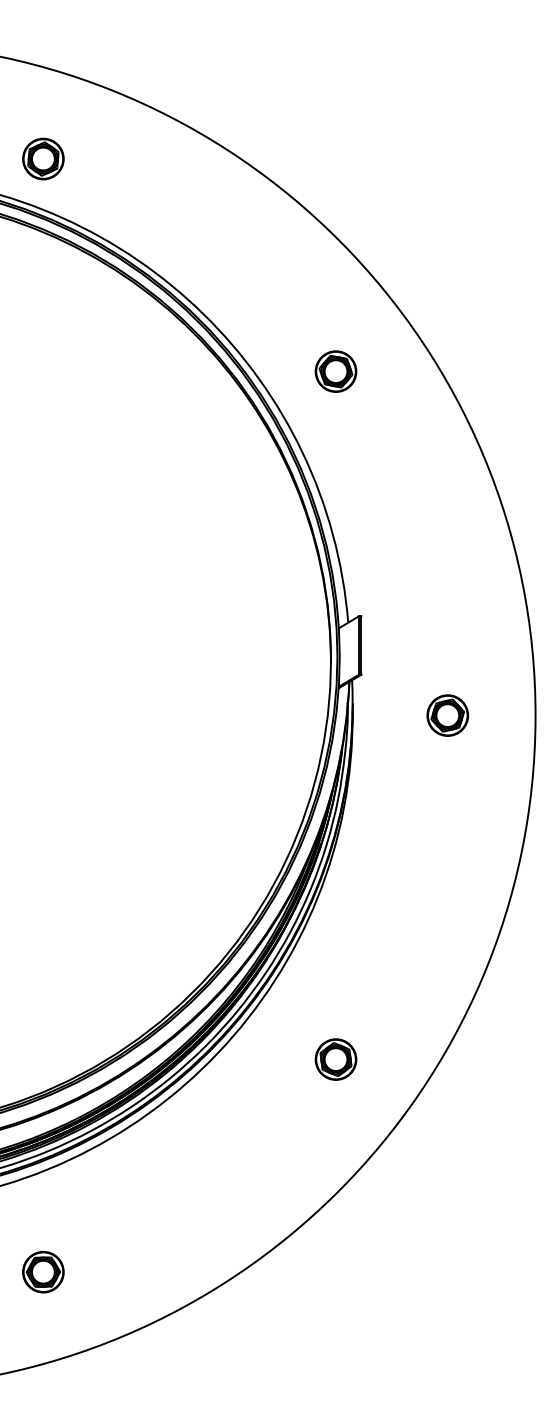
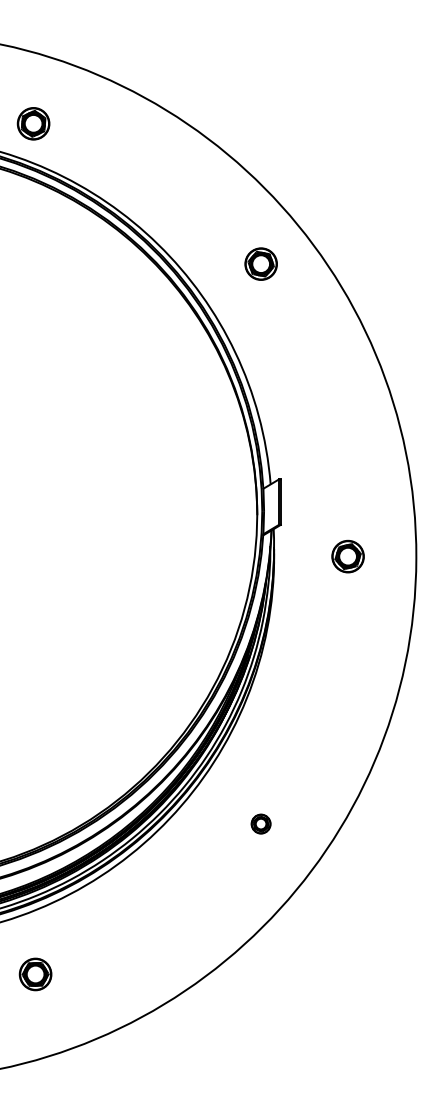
part: (335, 370) -> (260, 263), moved
part: (335, 1058) -> (260, 823), size x0.6
part: (43, 1272) -> (35, 974), moved

